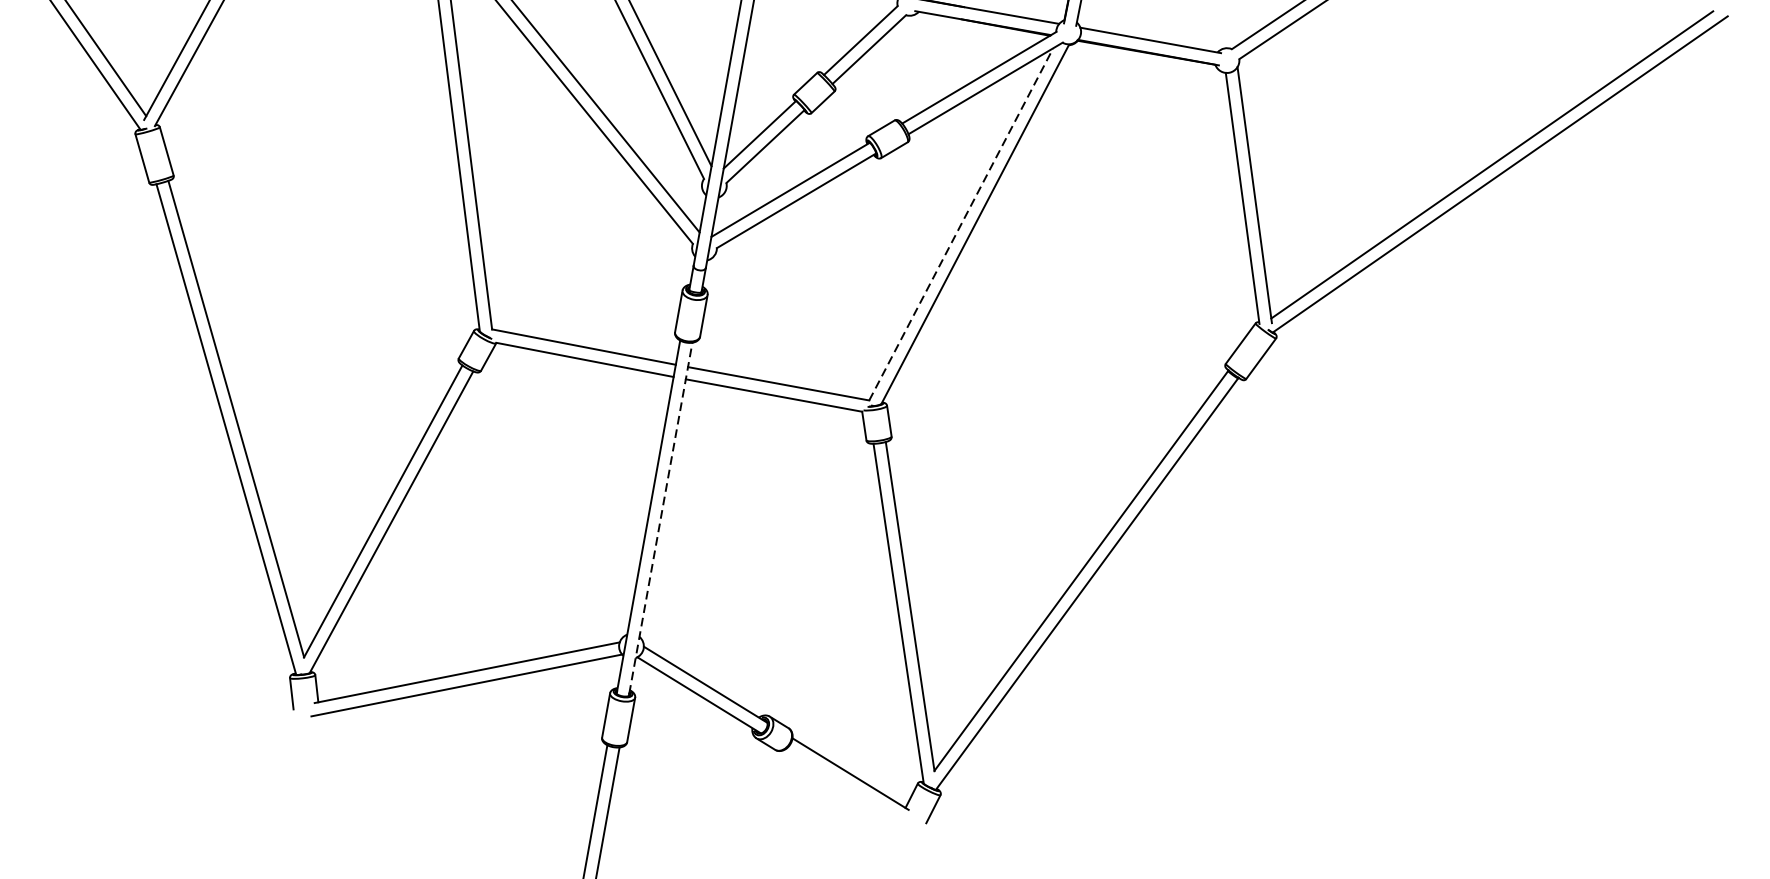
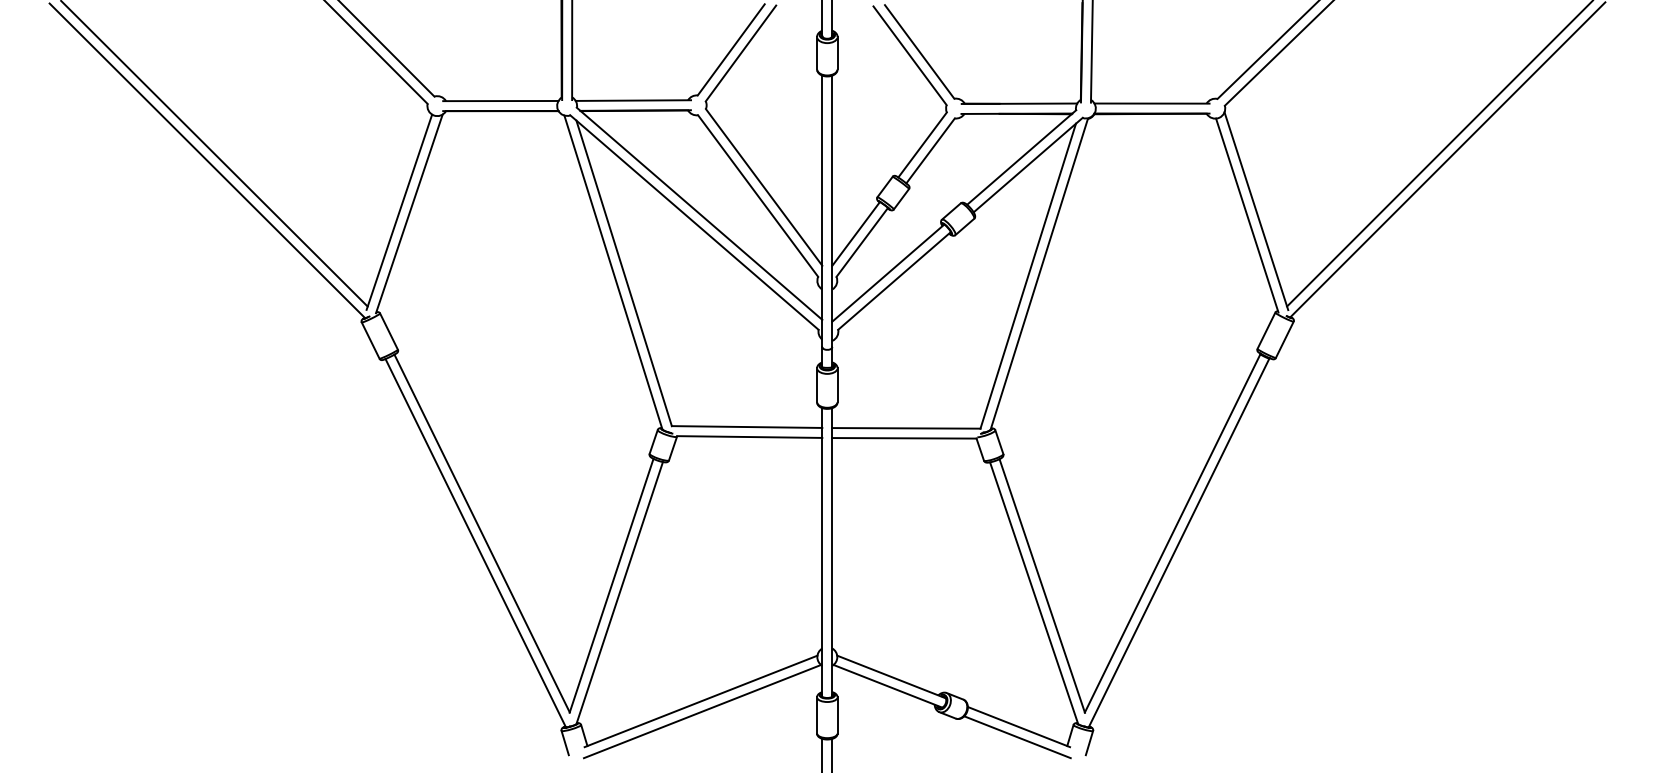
line: (961, 224) -> (1028, 276), dashed -> solid
line: (661, 518) -> (832, 551), dashed -> solid
line: (846, 786) -> (1017, 737), added

